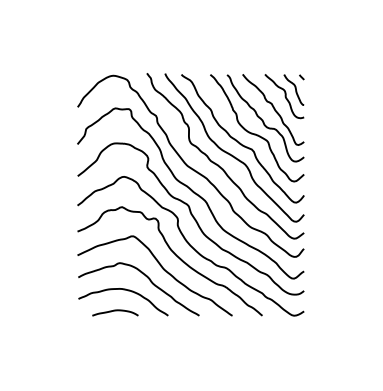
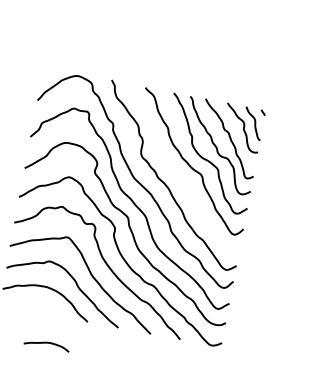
curve: (230, 153) -> (179, 174), removed
curve: (115, 311) -> (47, 343), moved

